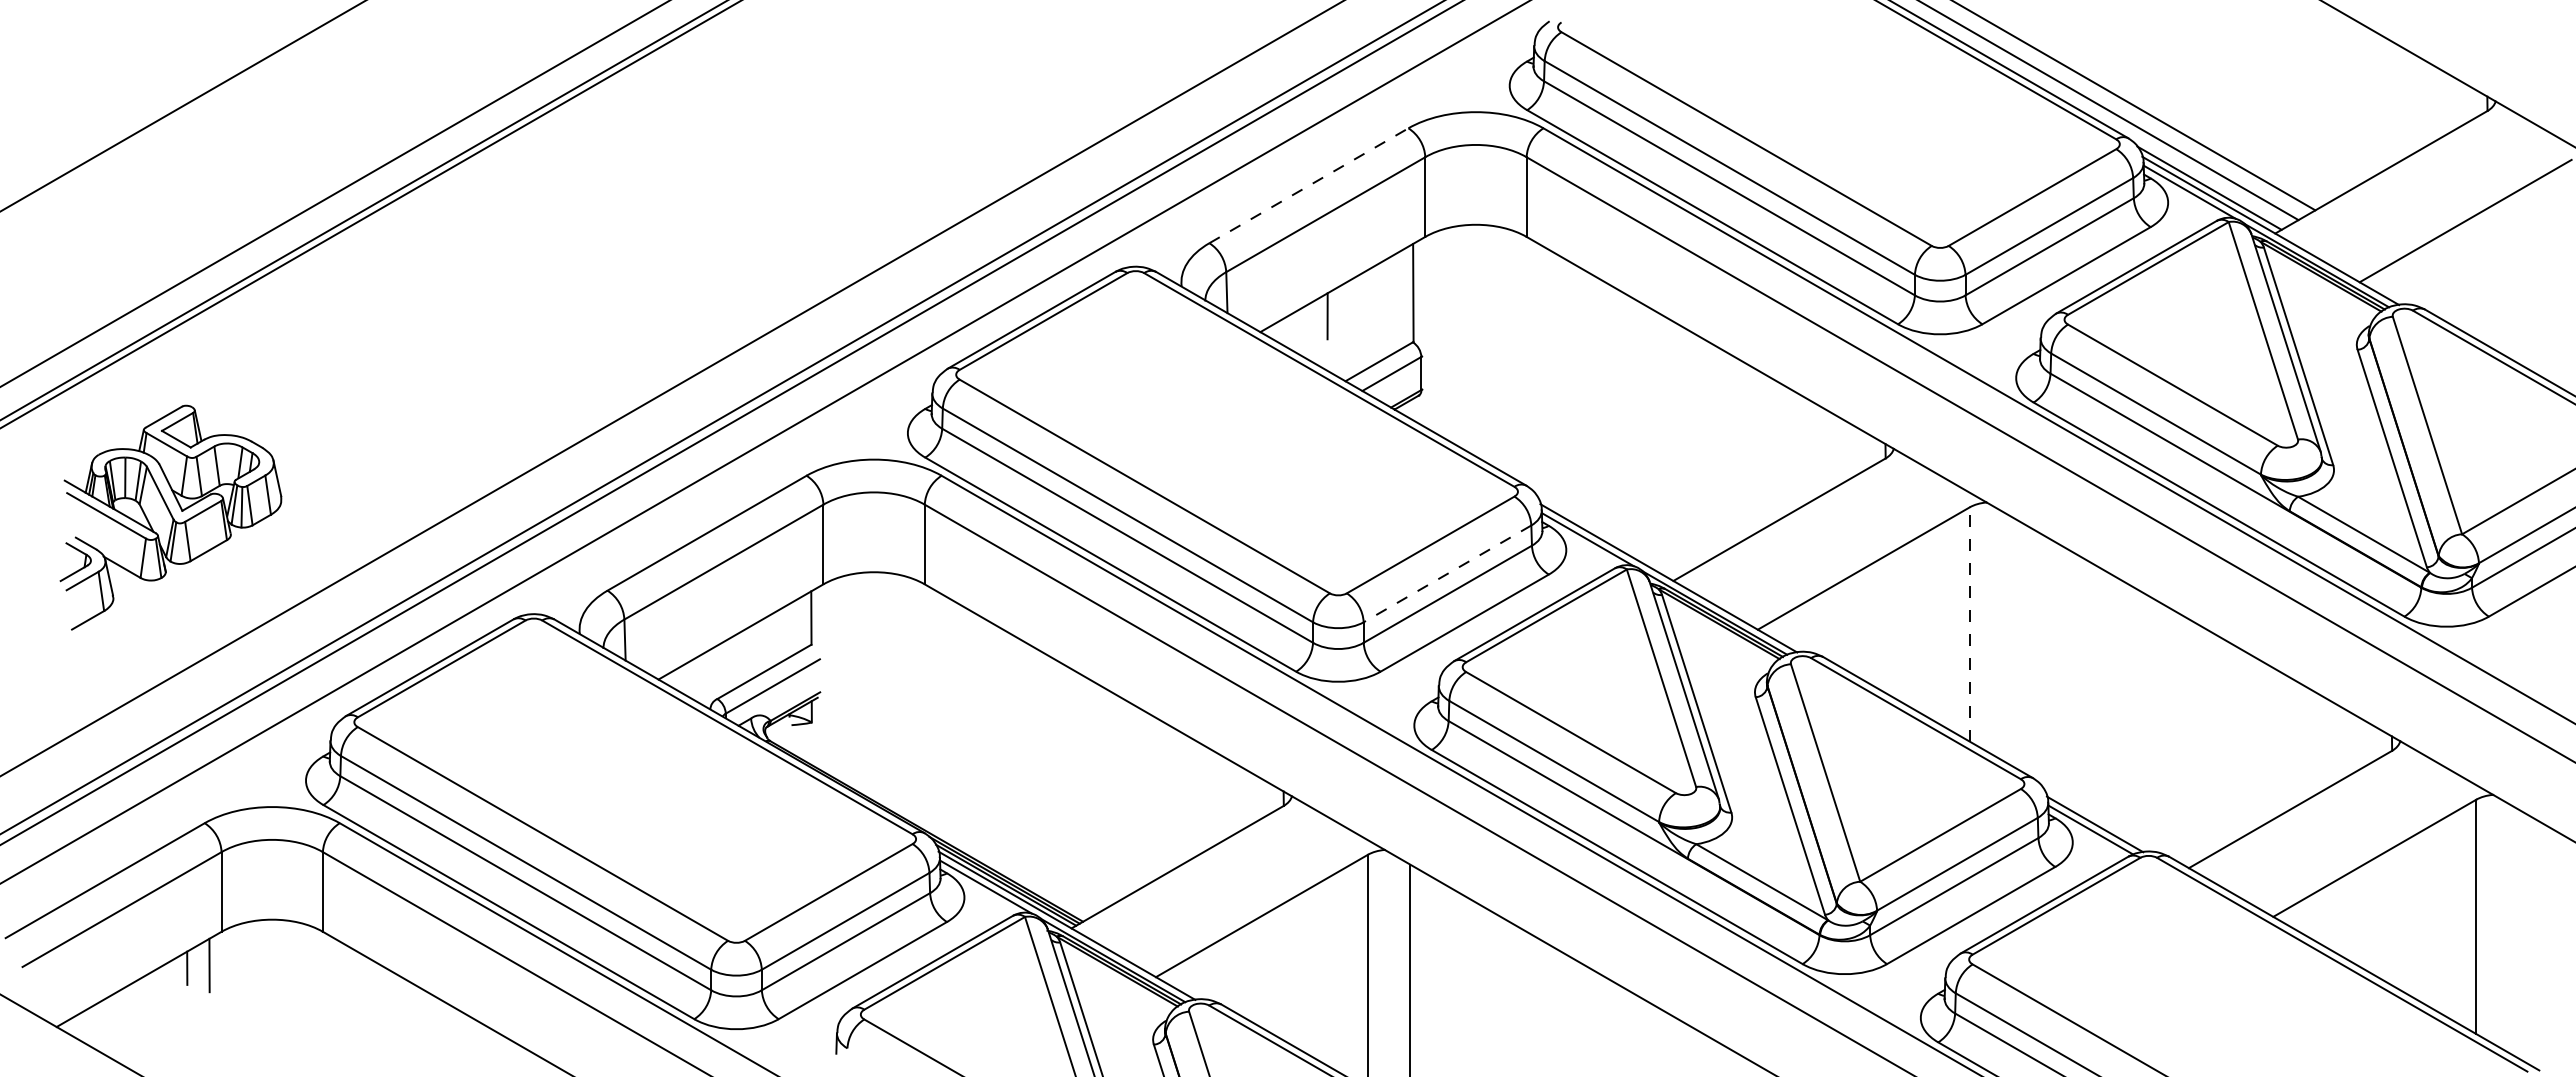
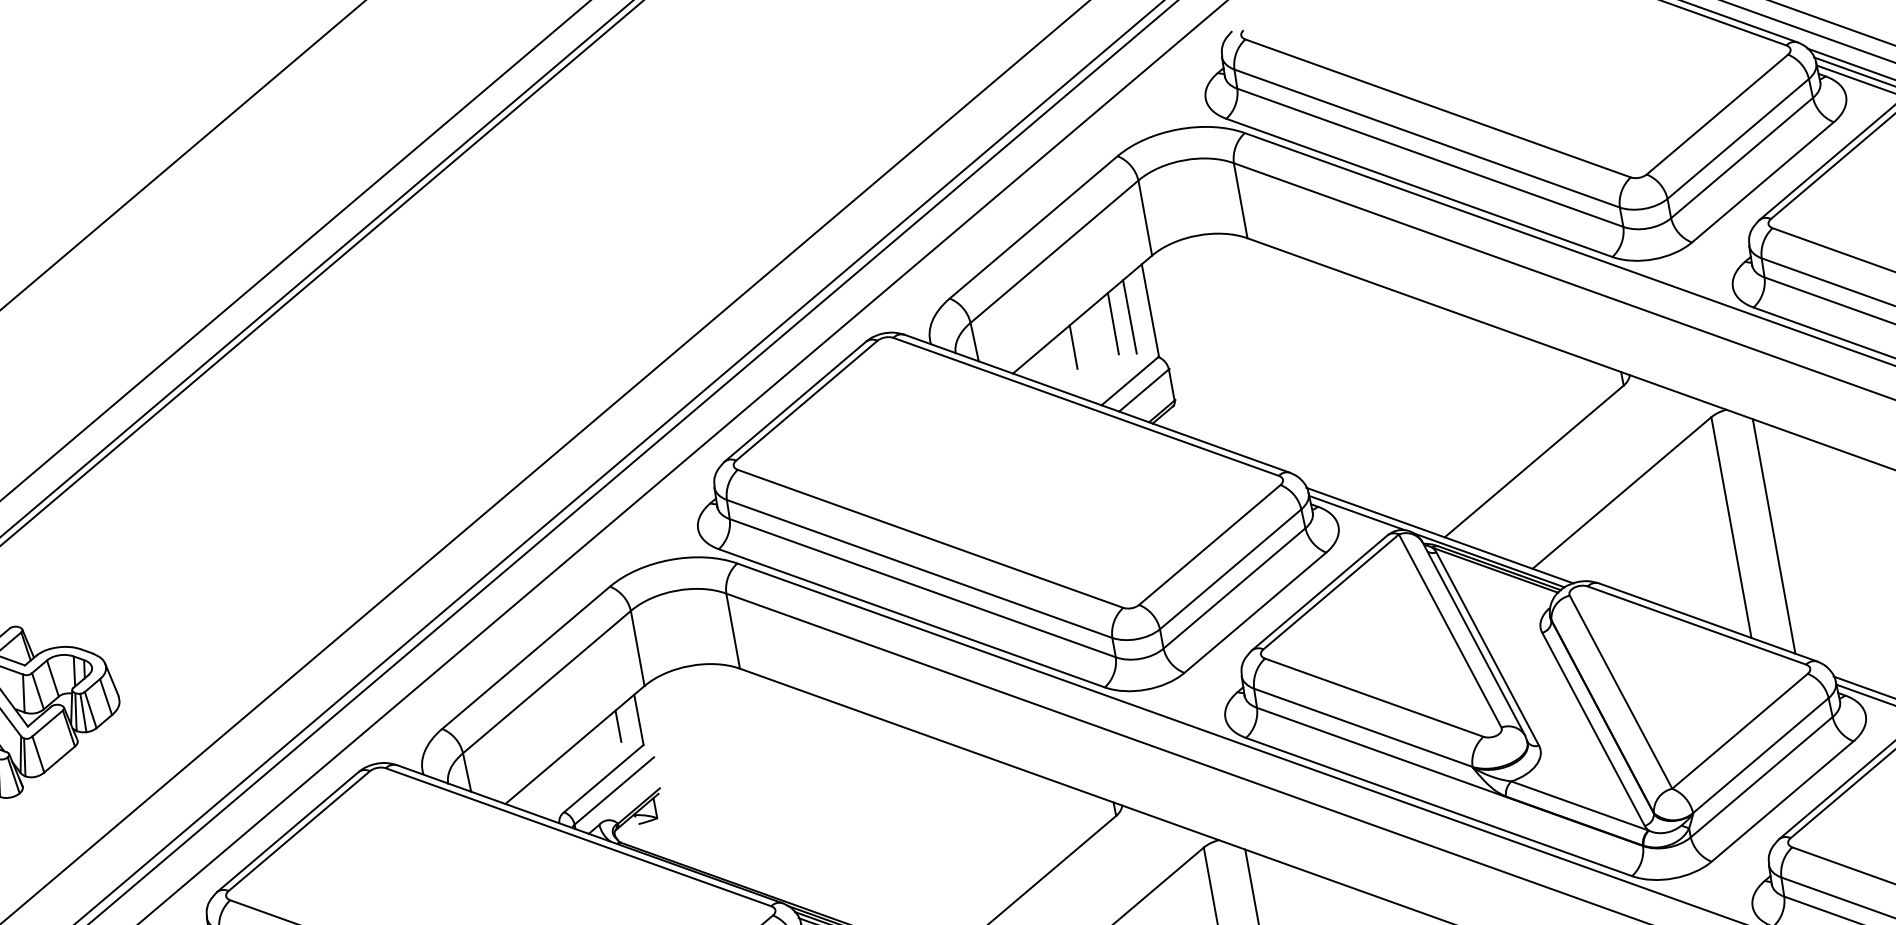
line: (1308, 185) -> (1033, 227), dashed -> solid
line: (1390, 295) -> (1129, 316), added
line: (1372, 299) -> (1113, 323), added
line: (1447, 573) -> (1230, 568), dashed -> solid
line: (789, 620) -> (618, 725), added
line: (1969, 624) -> (1731, 527), dashed -> solid
line: (2011, 641) -> (1773, 536), added

